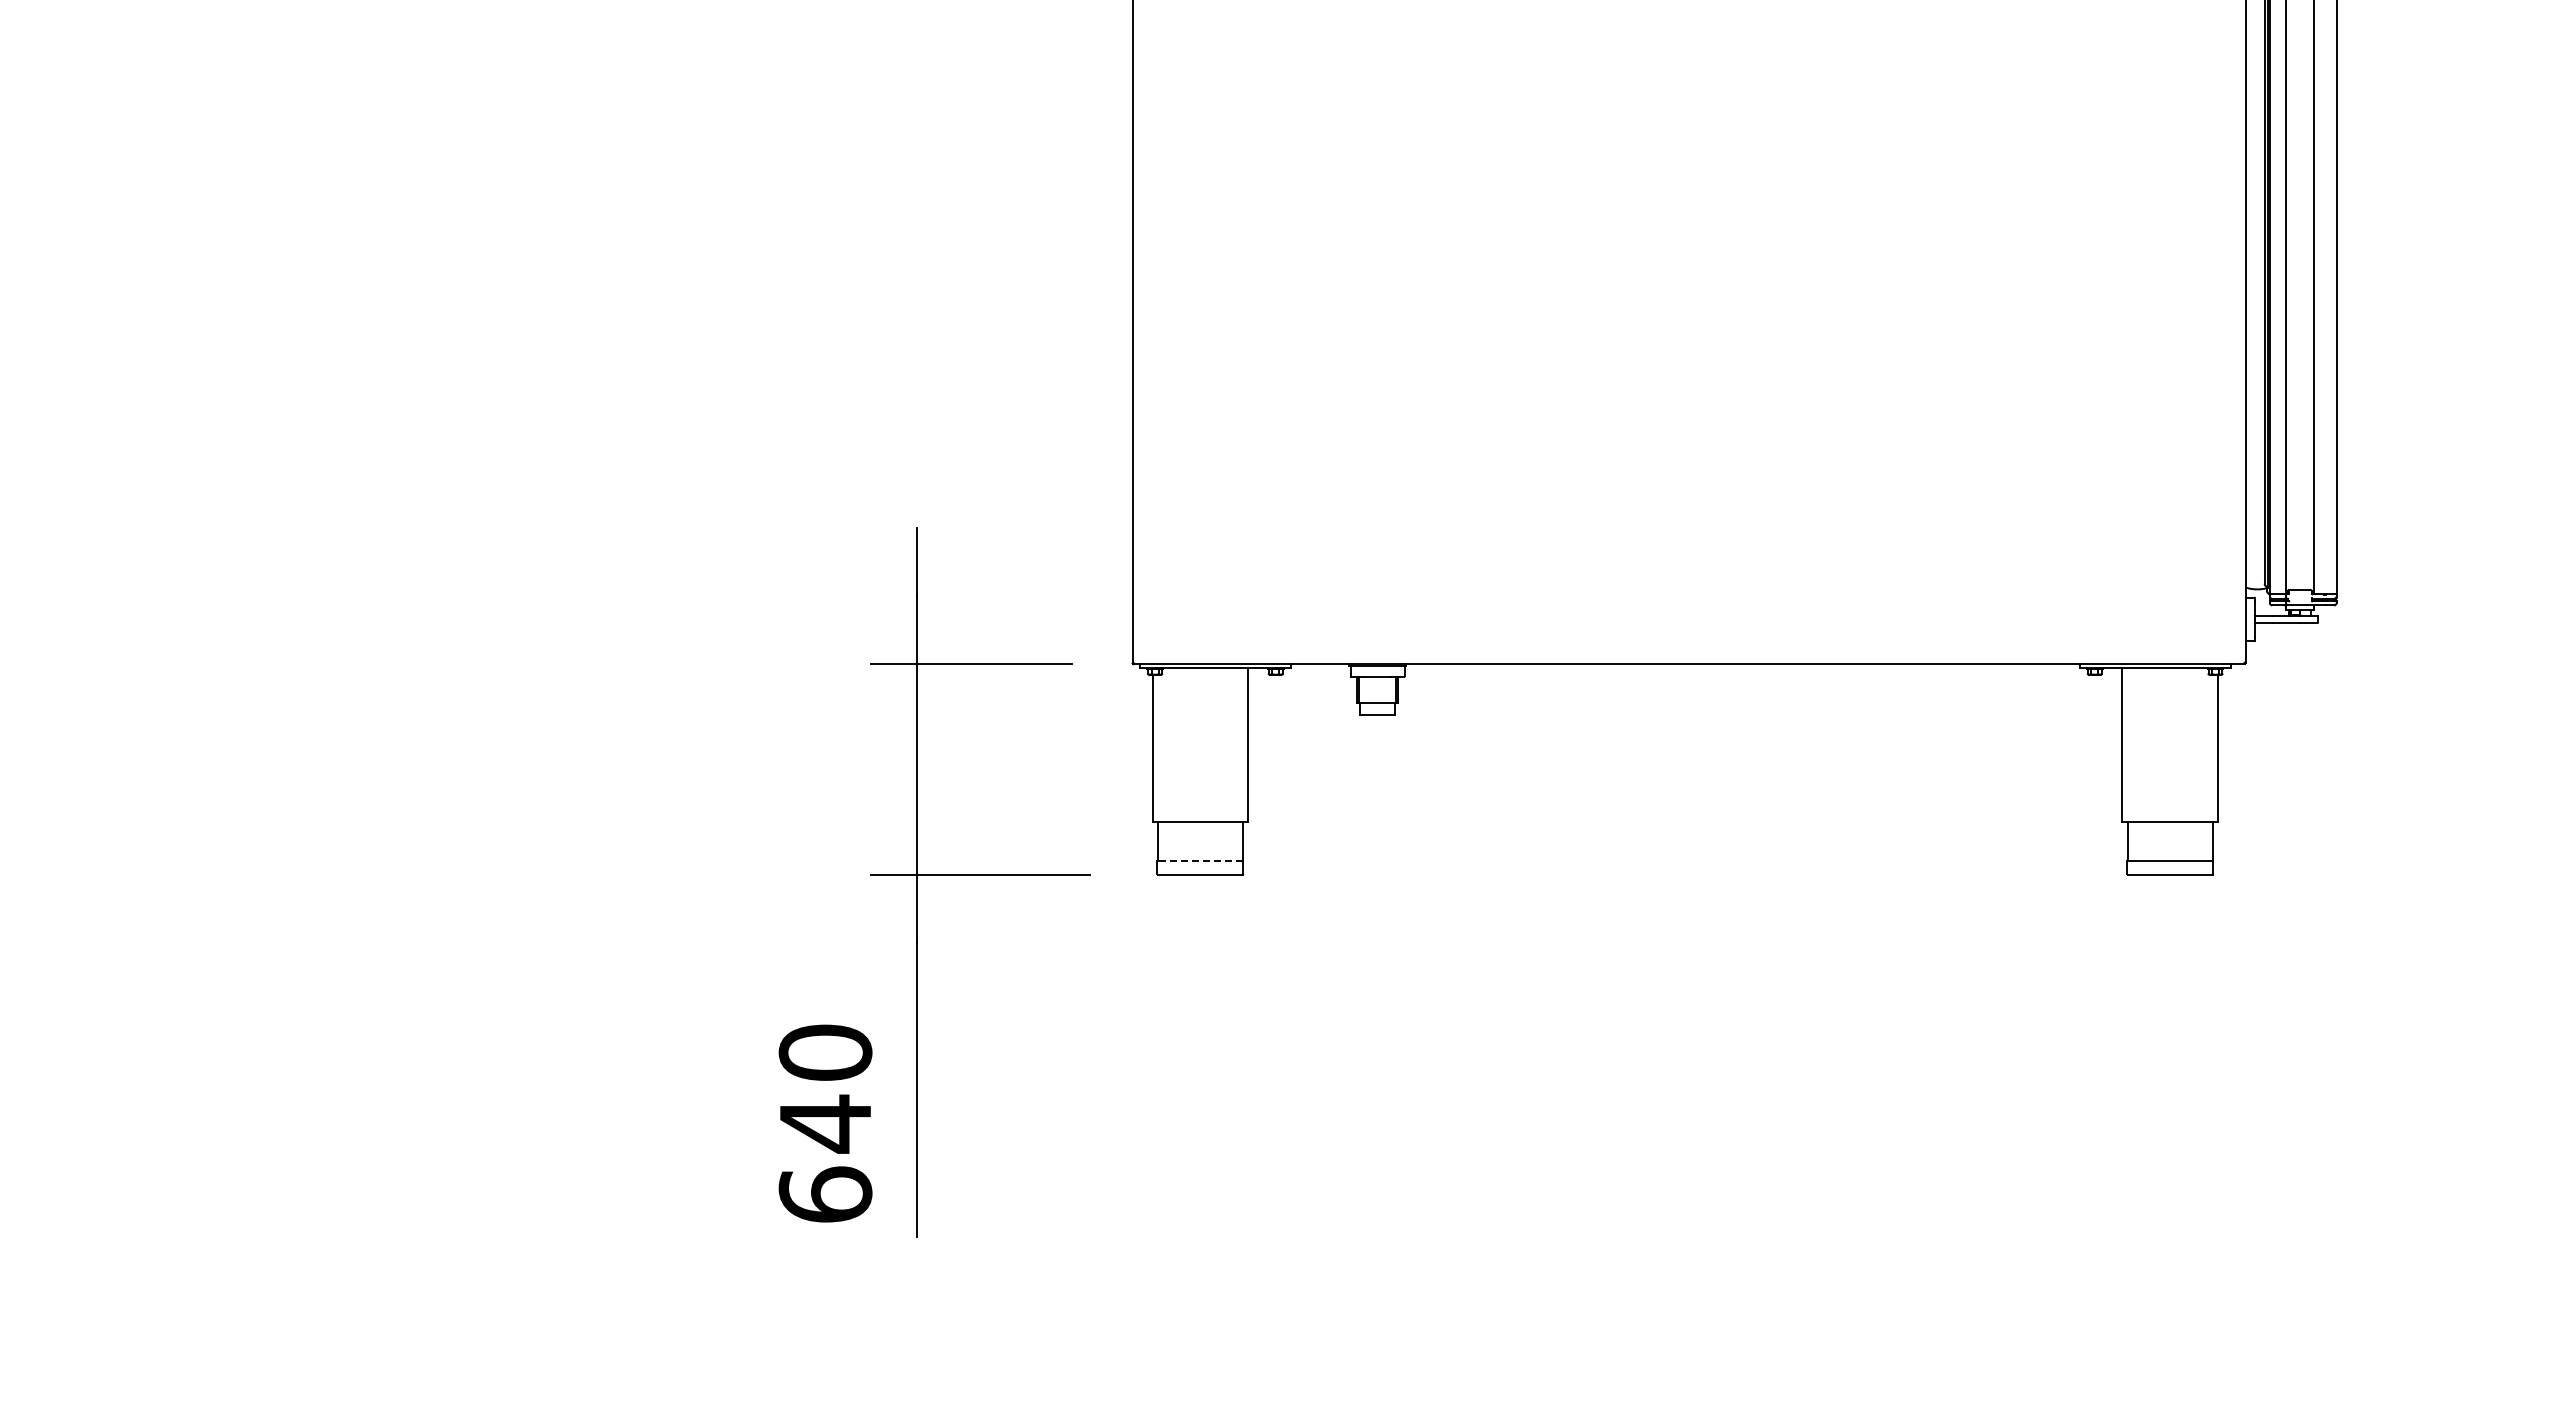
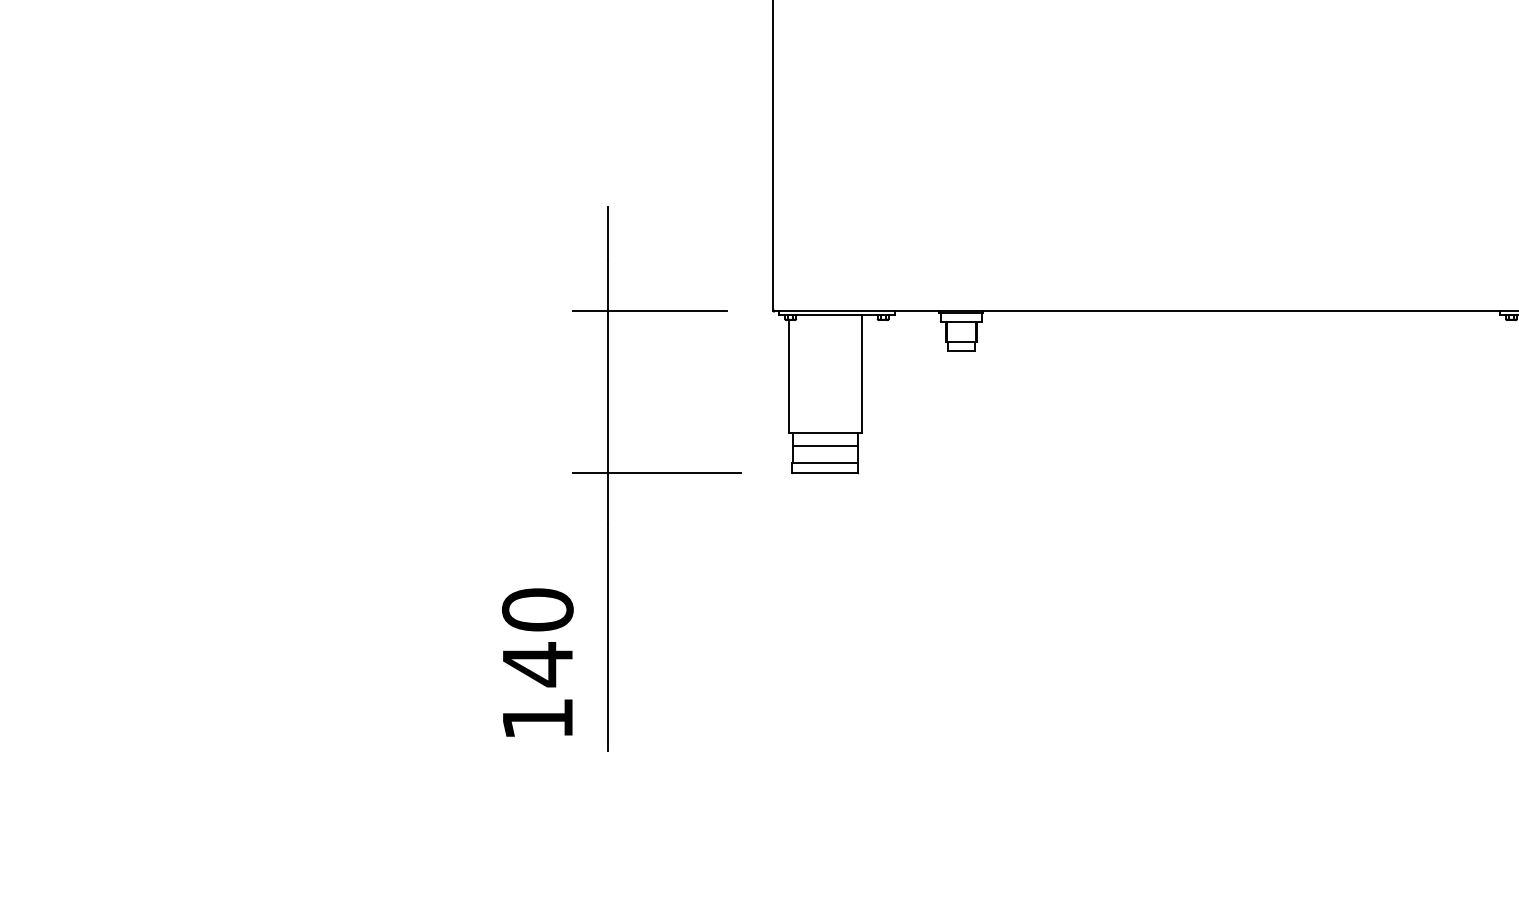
line: (1199, 839) -> (824, 446), added
line: (1200, 861) -> (825, 463), dashed -> solid
text: (825, 1194) -> (537, 718), 640 -> 140

